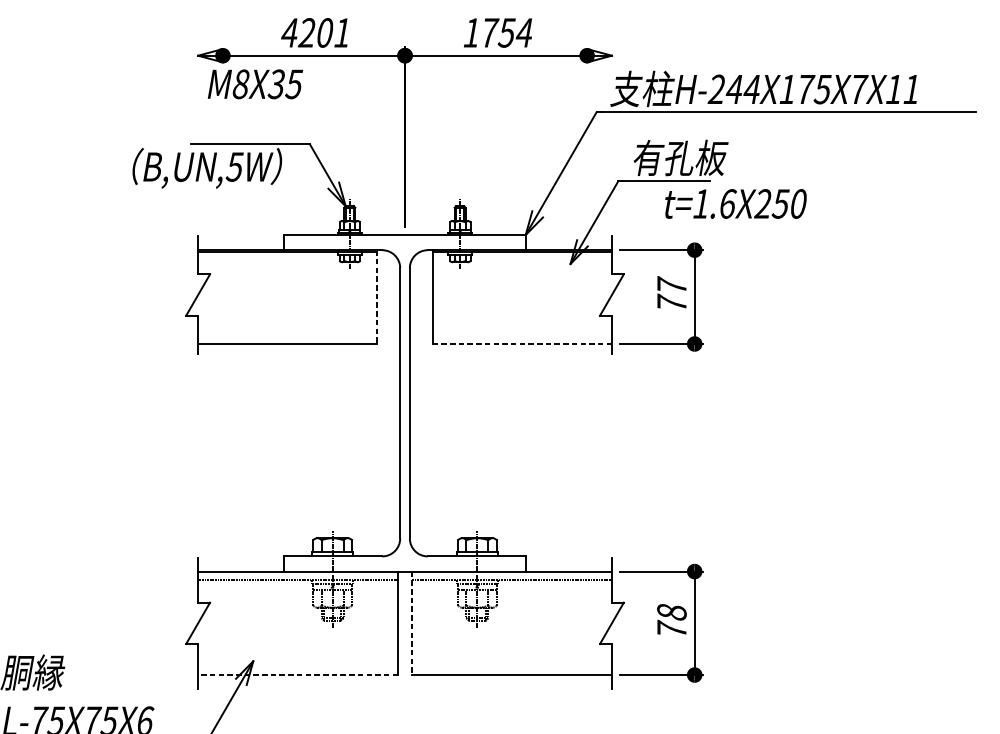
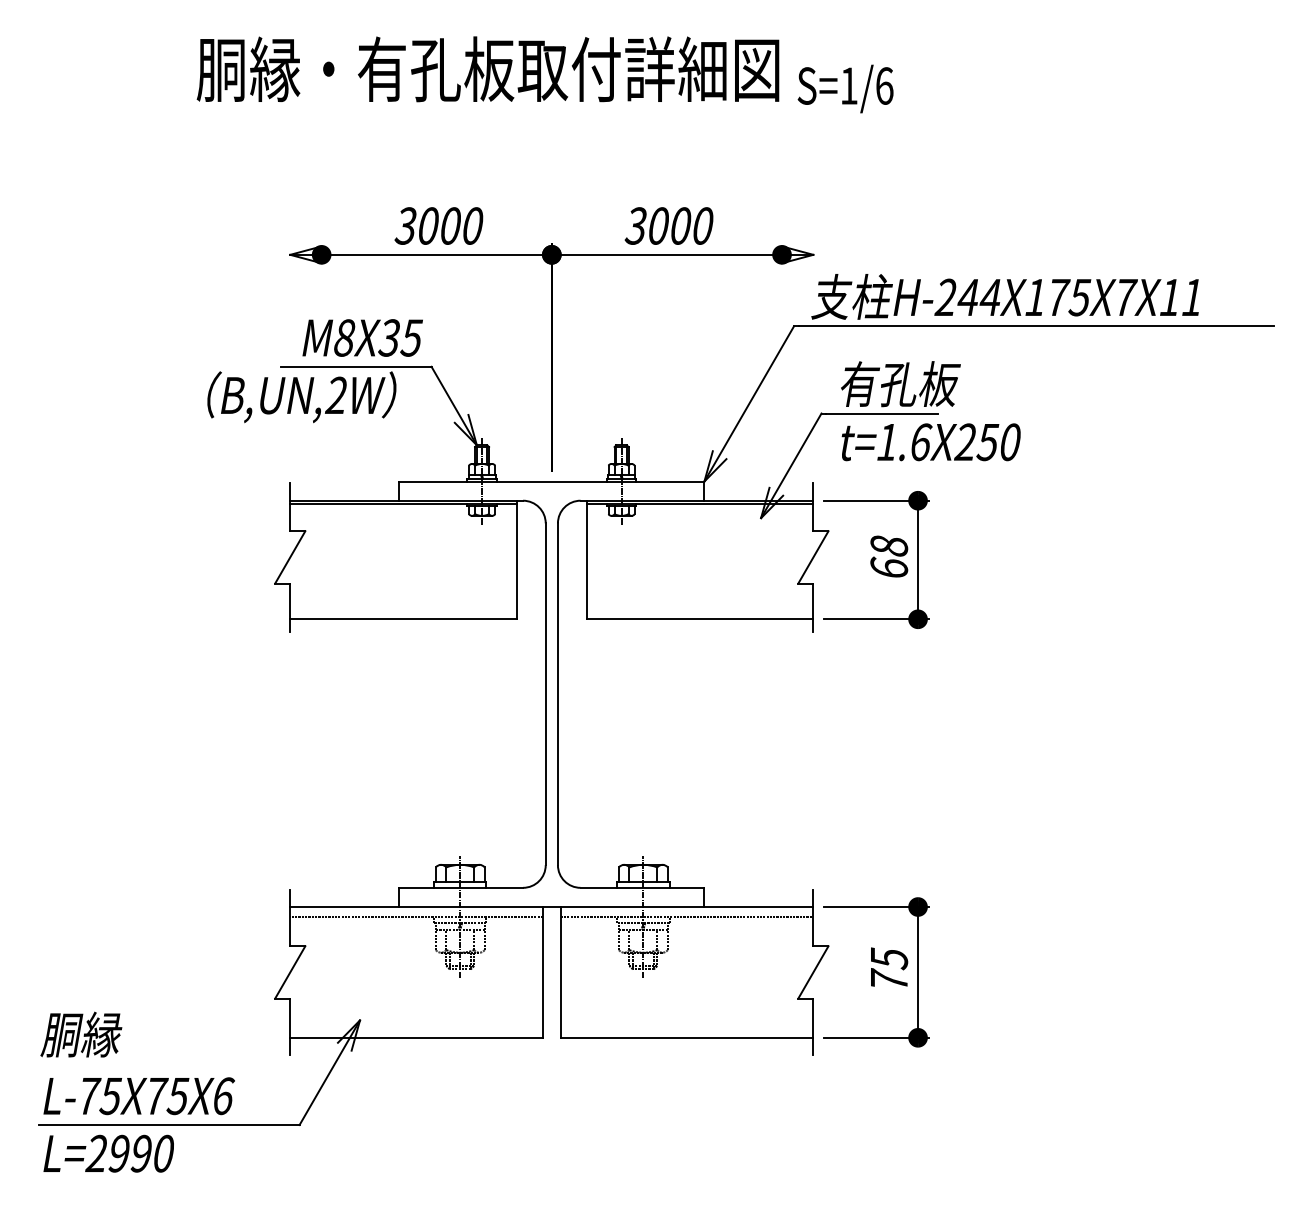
text: (315, 32) -> (438, 225), 4201 -> 3000
text: (497, 32) -> (668, 225), 1754 -> 3000
text: (255, 83) -> (362, 337), moved
text: (233, 166) -> (335, 395), B,UN,5W -> B,UN,2W
text: (735, 204) -> (930, 442), moved
text: (672, 293) -> (889, 555), 77 -> 68
line: (377, 297) -> (516, 560), dashed -> solid
line: (522, 344) -> (700, 619), dashed -> solid
text: (672, 612) -> (889, 958), 78 -> 75
line: (411, 623) -> (560, 972), dashed -> solid
line: (297, 674) -> (416, 1037), dashed -> solid

